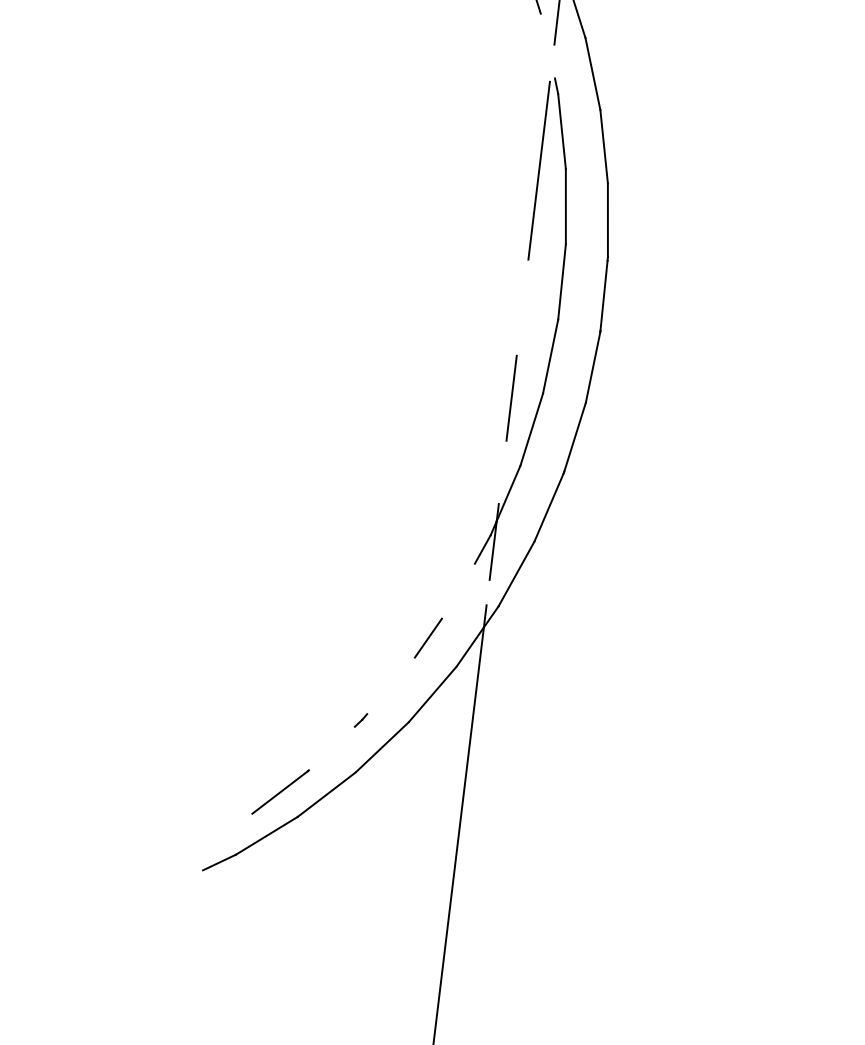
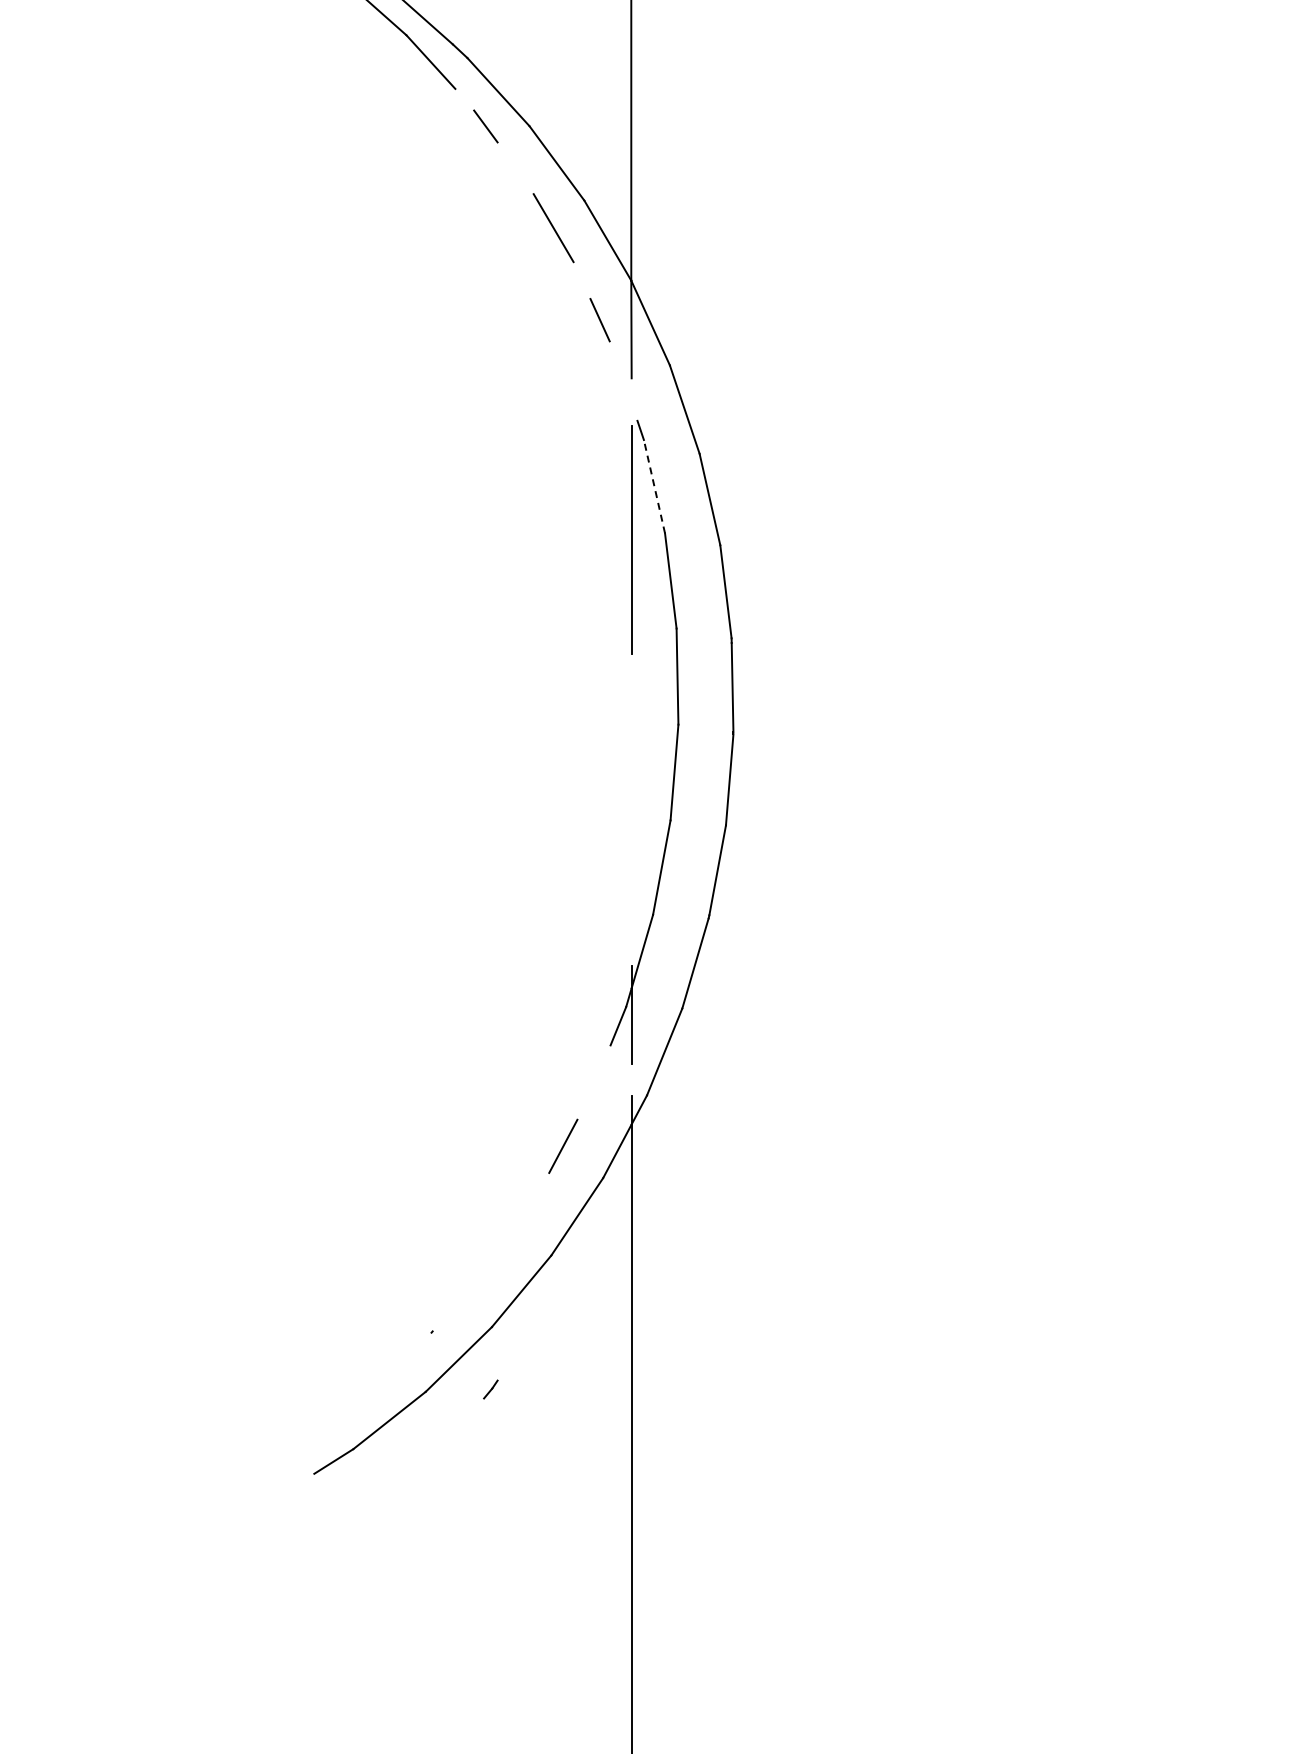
line: (562, 131) -> (654, 486), solid -> dashed
line: (511, 397) -> (631, 830), removed
line: (360, 720) -> (490, 1389), moved
line: (279, 792) -> (399, 1363), removed

